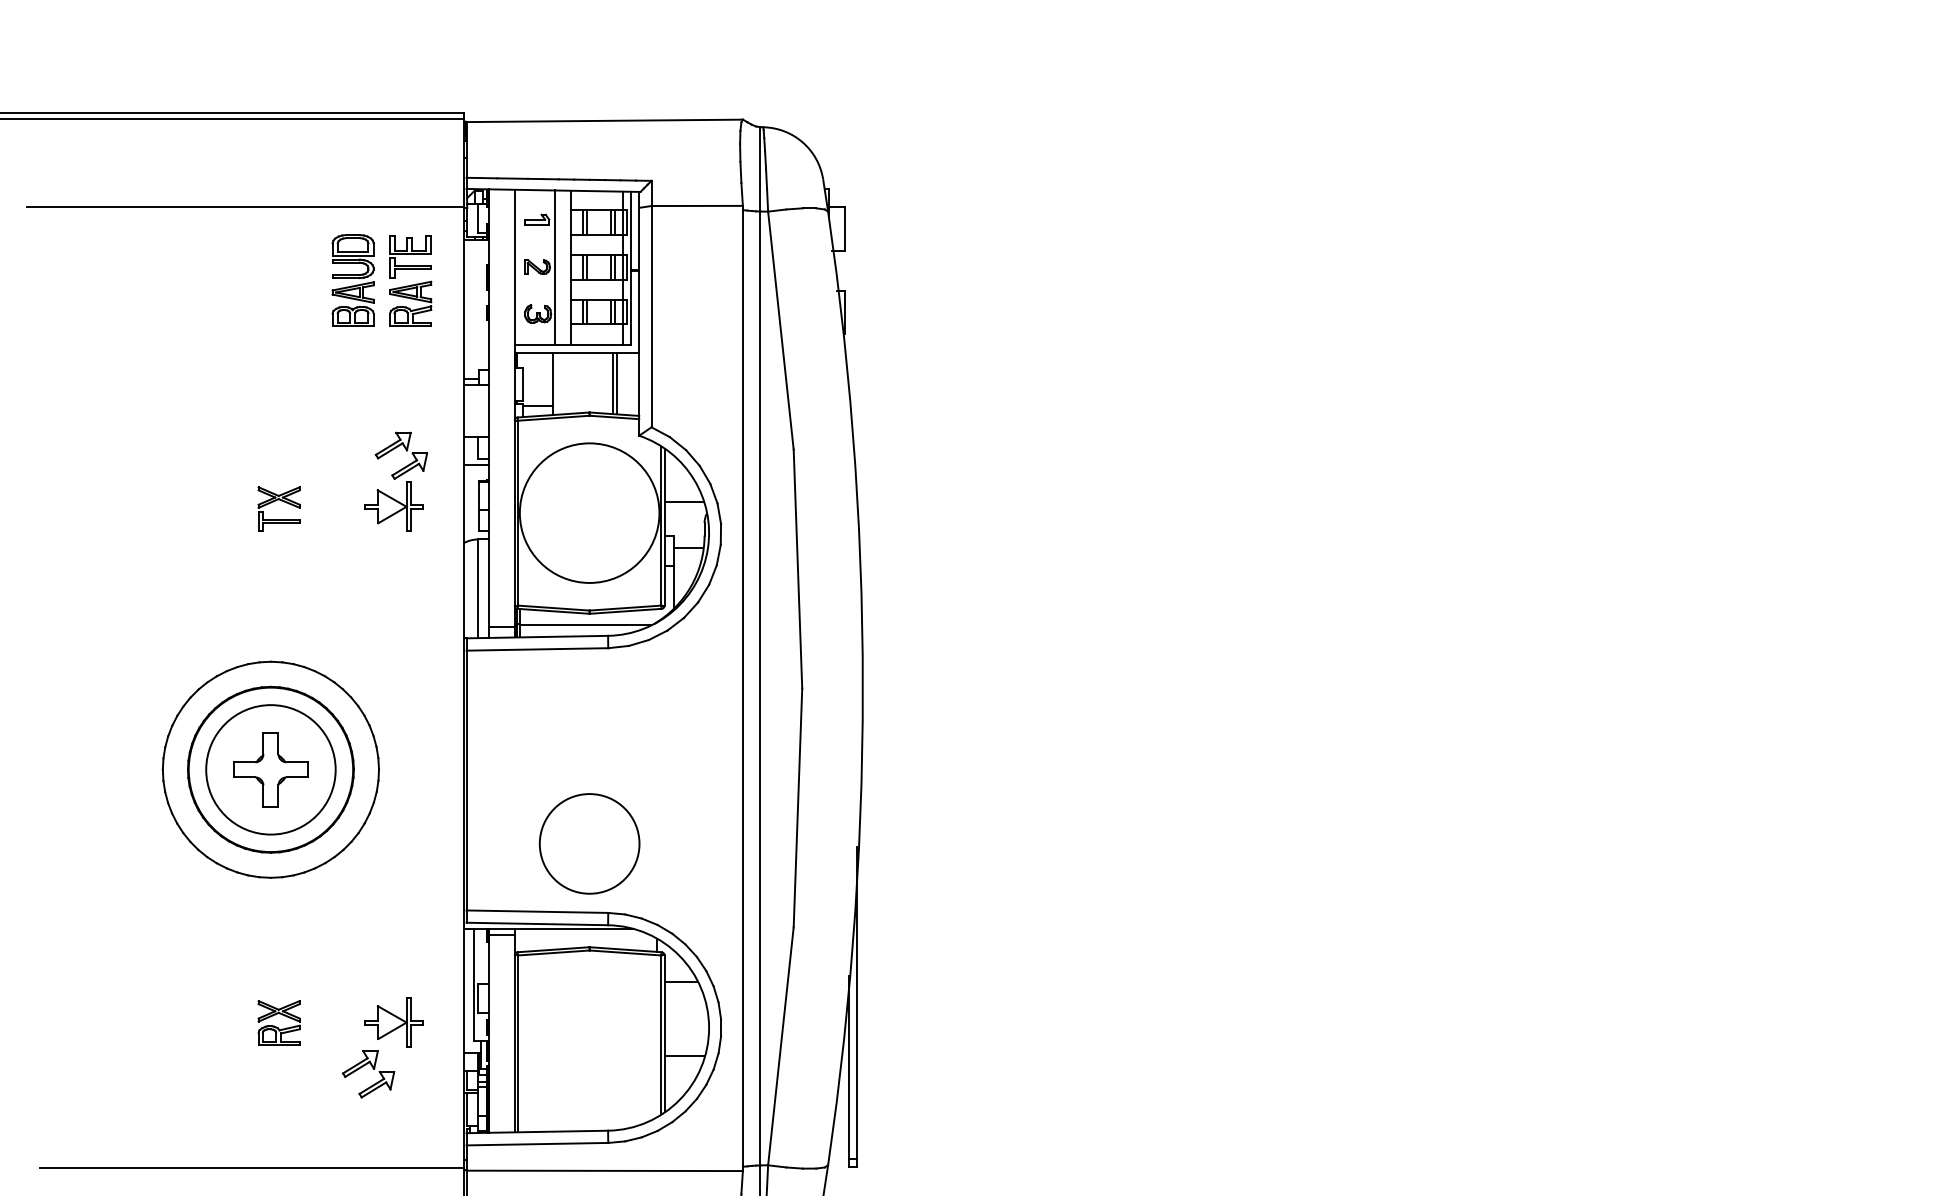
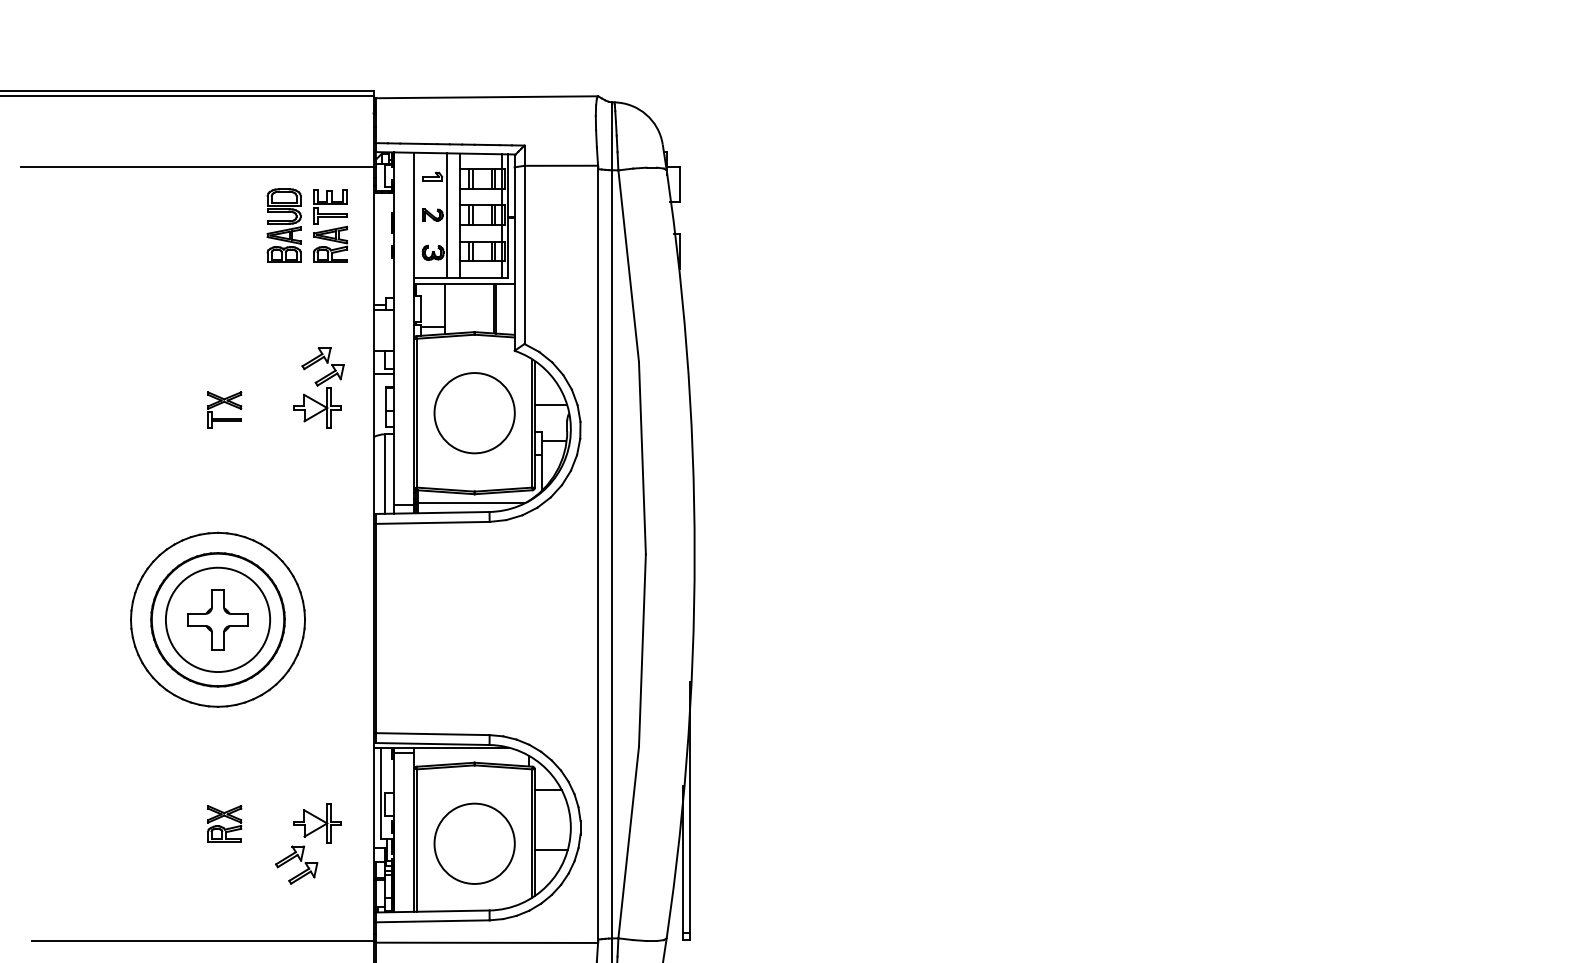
circle: (589, 513) -> (474, 413), size x0.71
circle: (589, 843) -> (474, 843), moved

